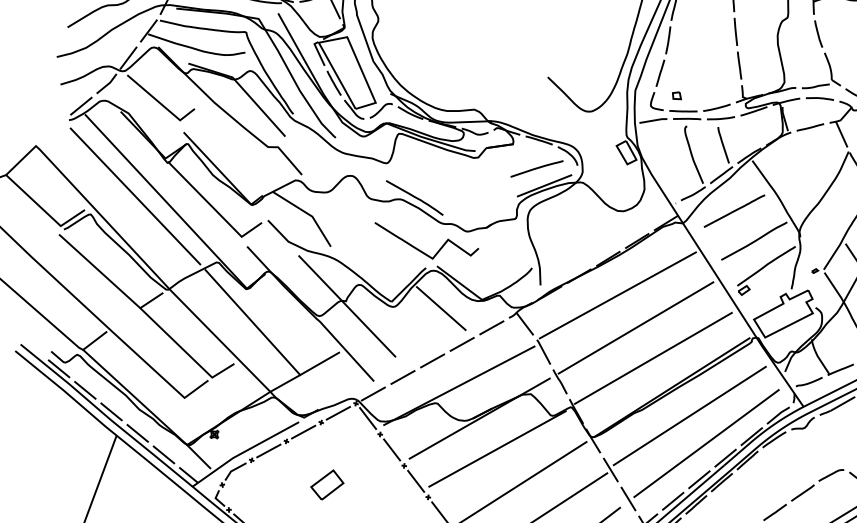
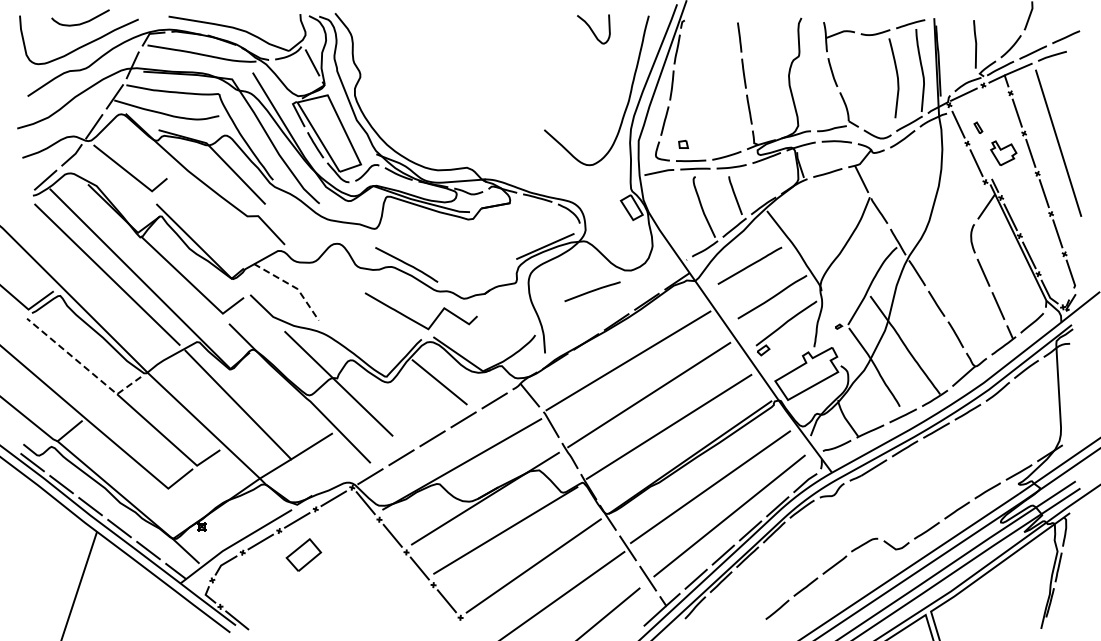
line: (536, 168) -> (592, 291), moved
line: (306, 213) -> (291, 285), solid -> dashed
line: (109, 281) -> (83, 366), solid -> dashed
part: (327, 484) -> (303, 554), moved

